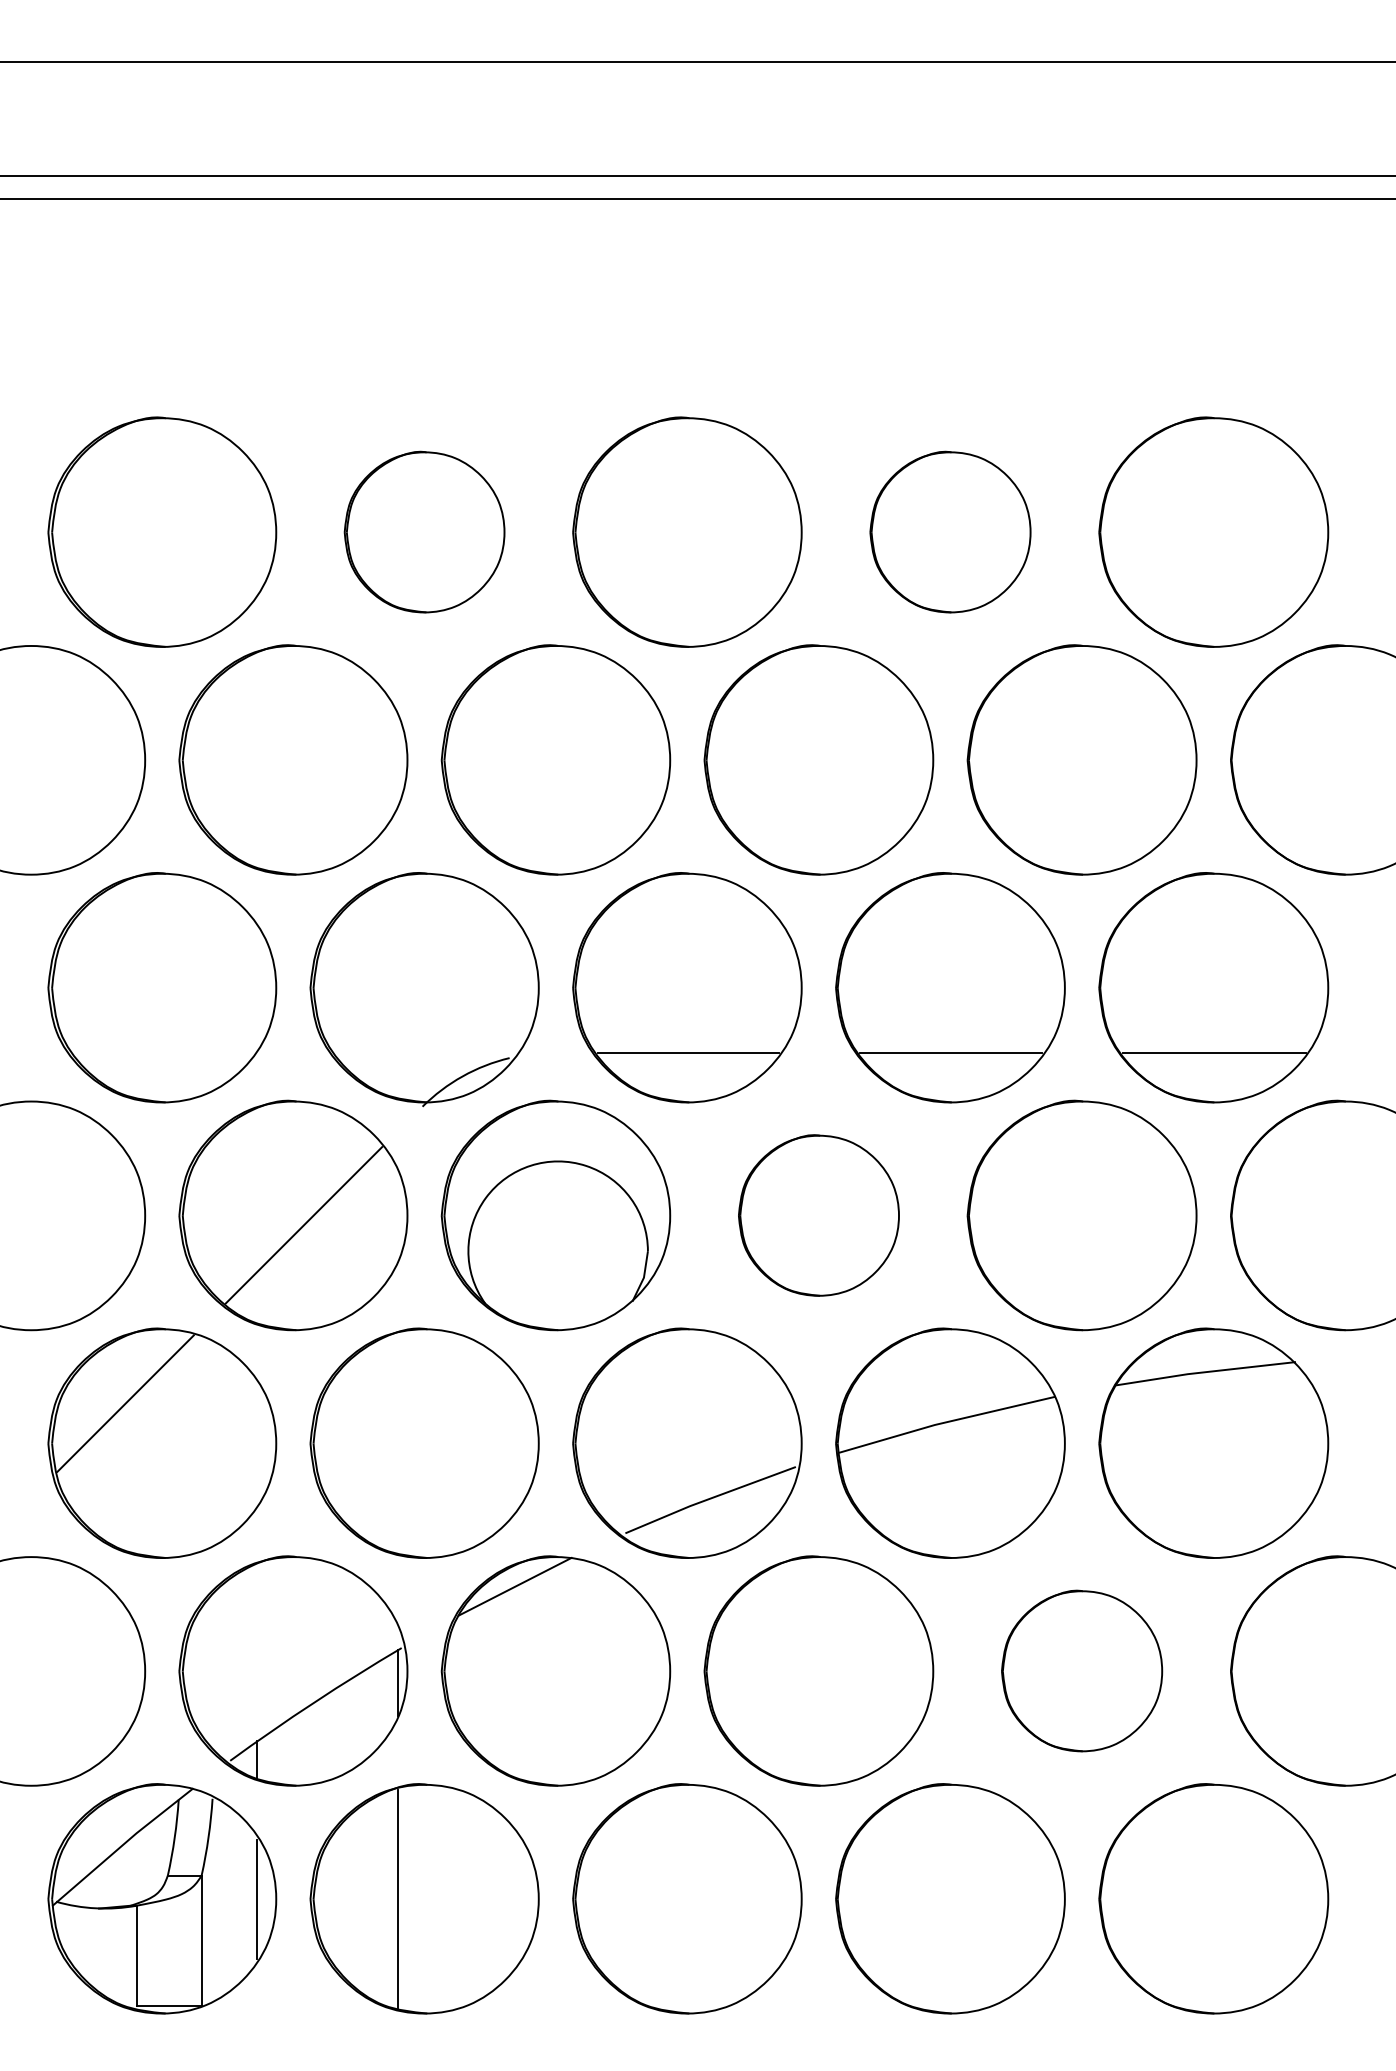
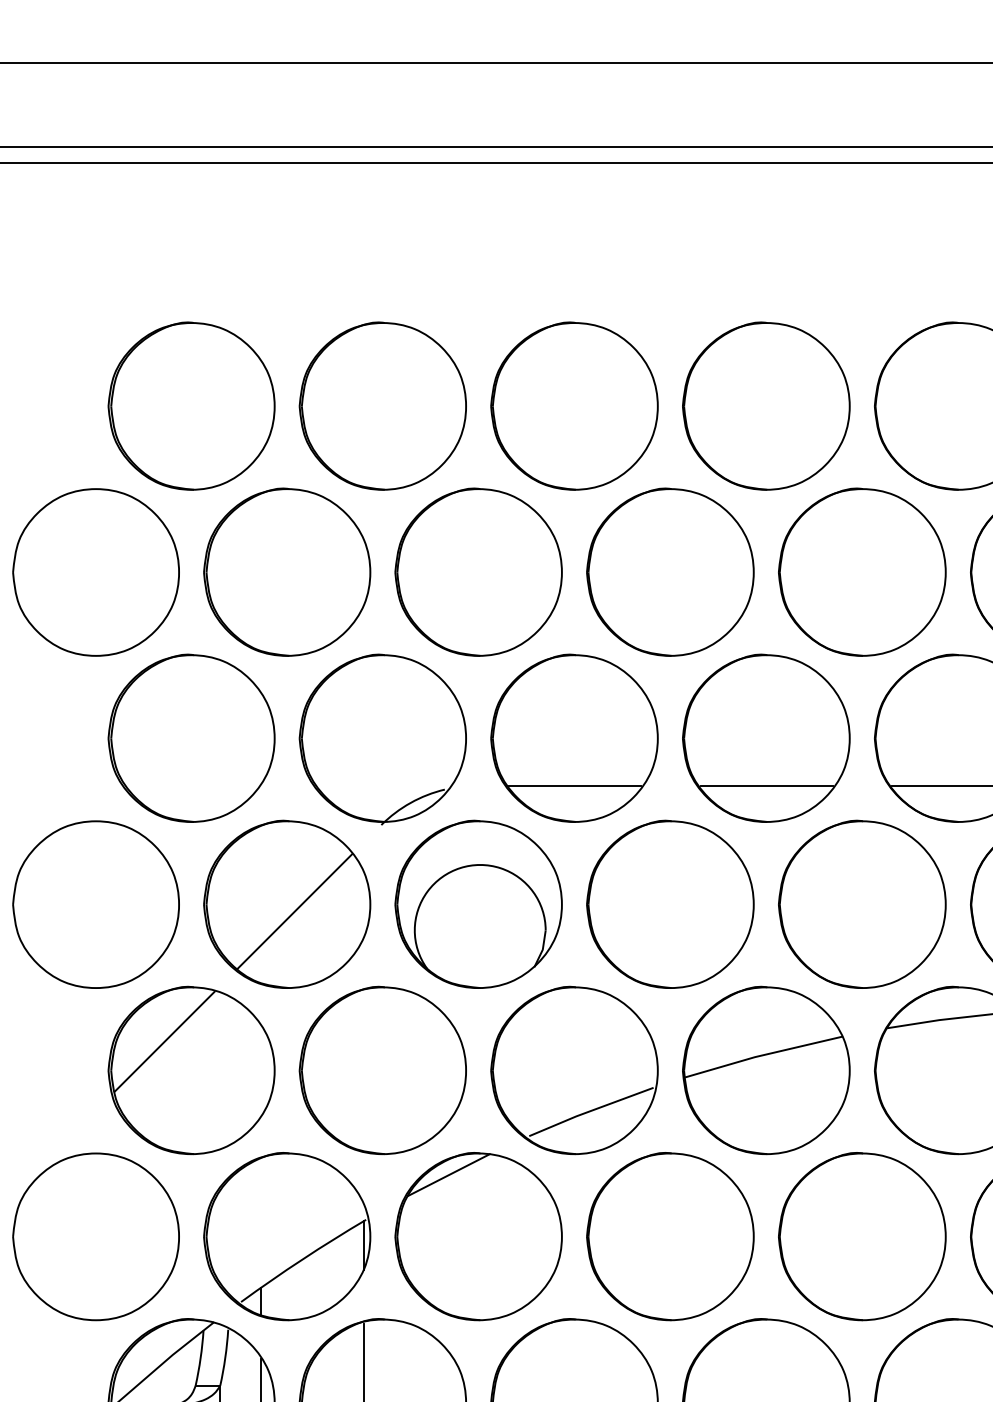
part: (424, 531) -> (382, 405), size x1.43
part: (950, 531) -> (766, 405), size x1.43
part: (818, 1215) -> (670, 904), size x1.43
part: (1081, 1670) -> (861, 1236), size x1.43

